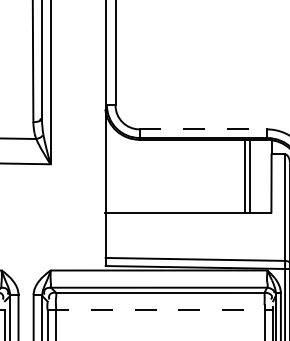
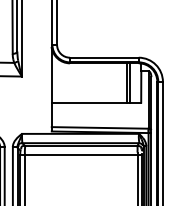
line: (203, 128) -> (104, 57), dashed -> solid
line: (160, 310) -> (81, 155), dashed -> solid

